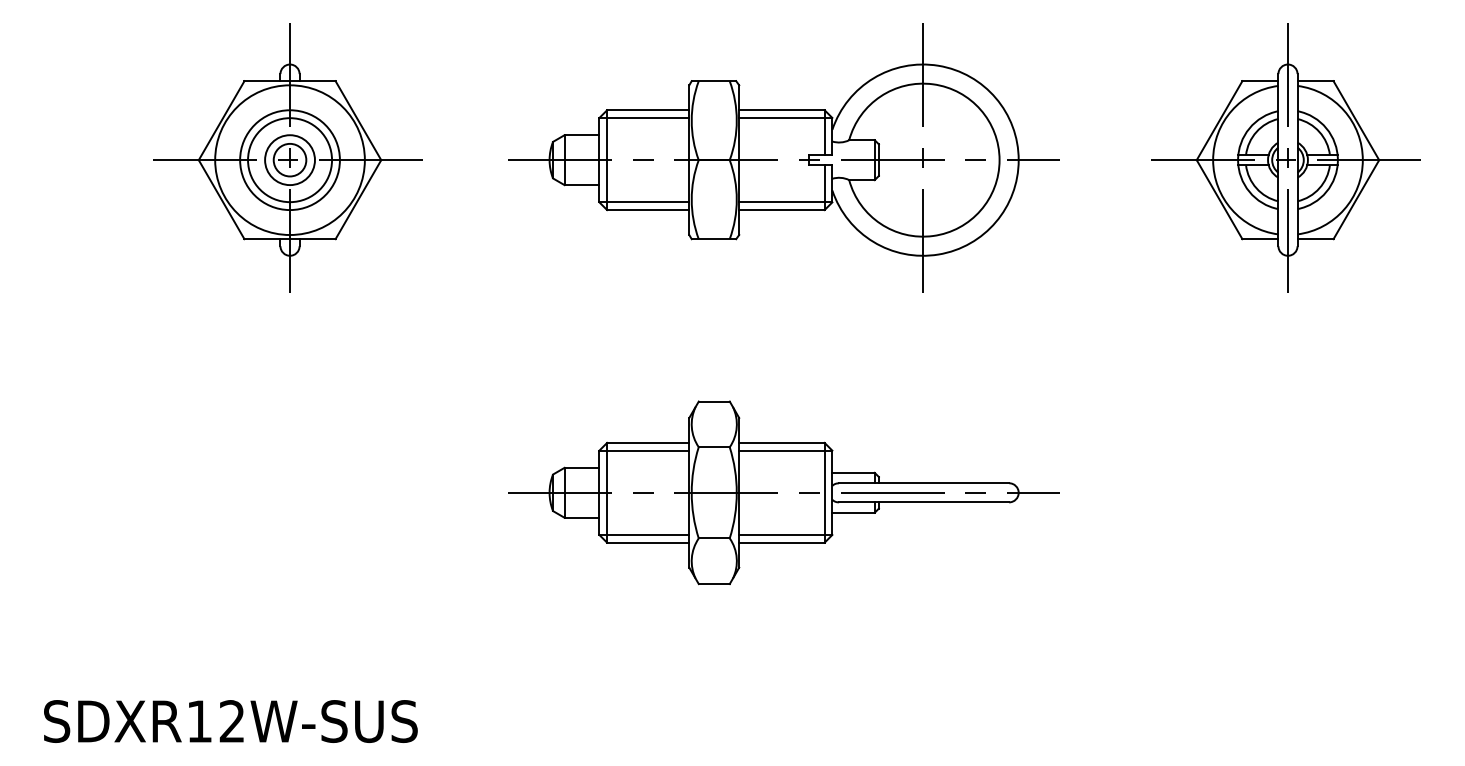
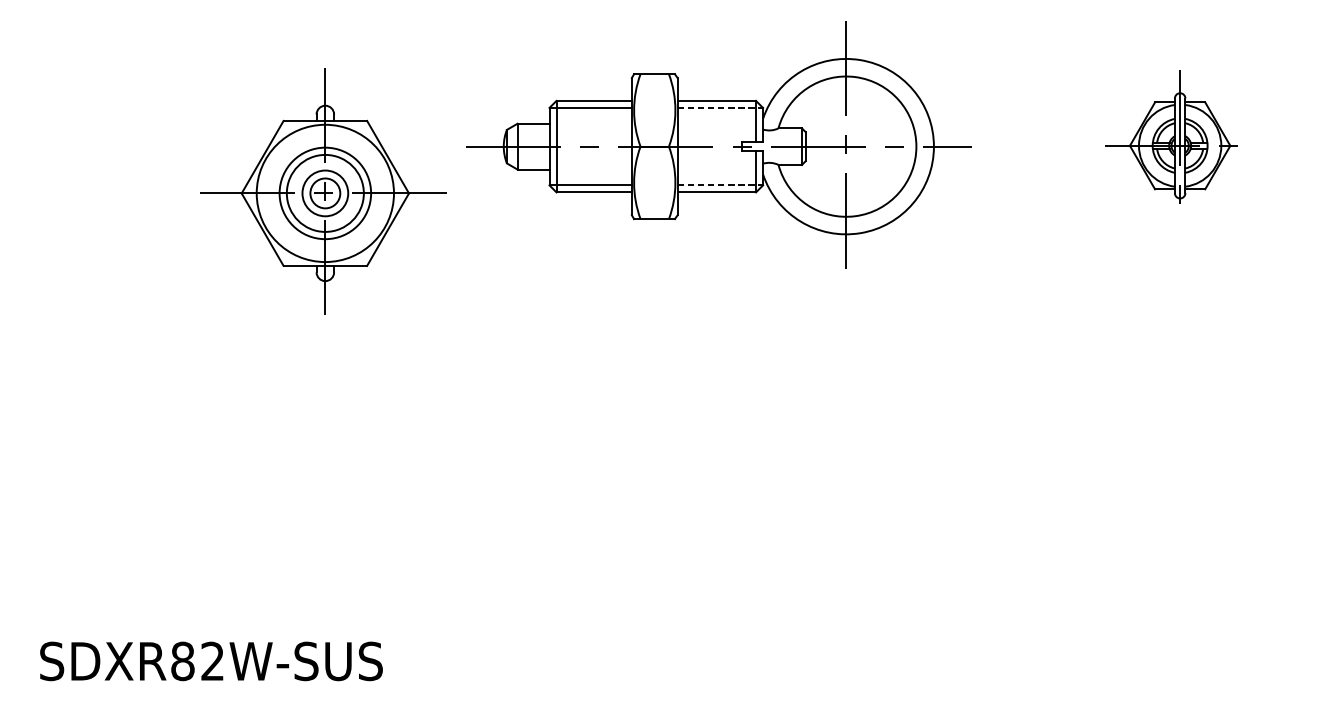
line: (785, 118) -> (720, 108), solid -> dashed
part: (287, 157) -> (323, 190), moved
part: (1285, 157) -> (1178, 144), size x0.6
line: (785, 202) -> (720, 185), solid -> dashed
part: (783, 492) -> (718, 451), removed
text: (199, 721) -> (182, 661), SDXR12W-SUS -> SDXR82W-SUS

